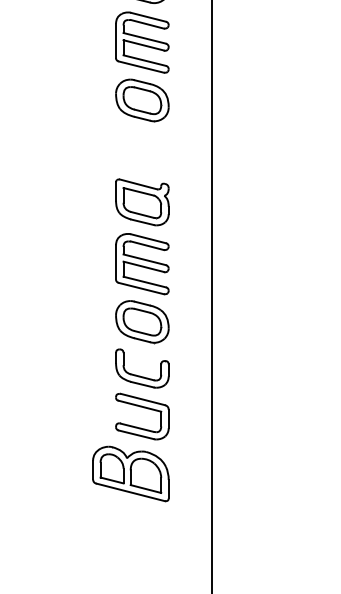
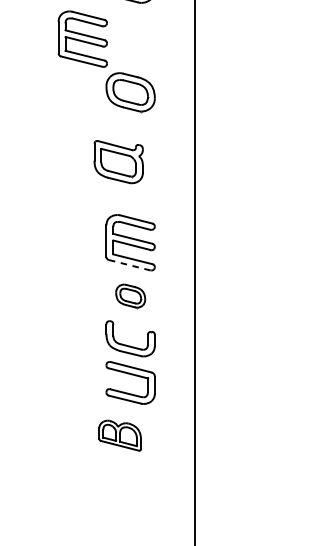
part: (142, 42) -> (82, 39), moved
part: (142, 202) -> (118, 162), moved
line: (141, 288) -> (129, 265), solid -> dashed
part: (142, 322) -> (130, 296), size x0.6
part: (130, 473) -> (119, 435), size x0.6

